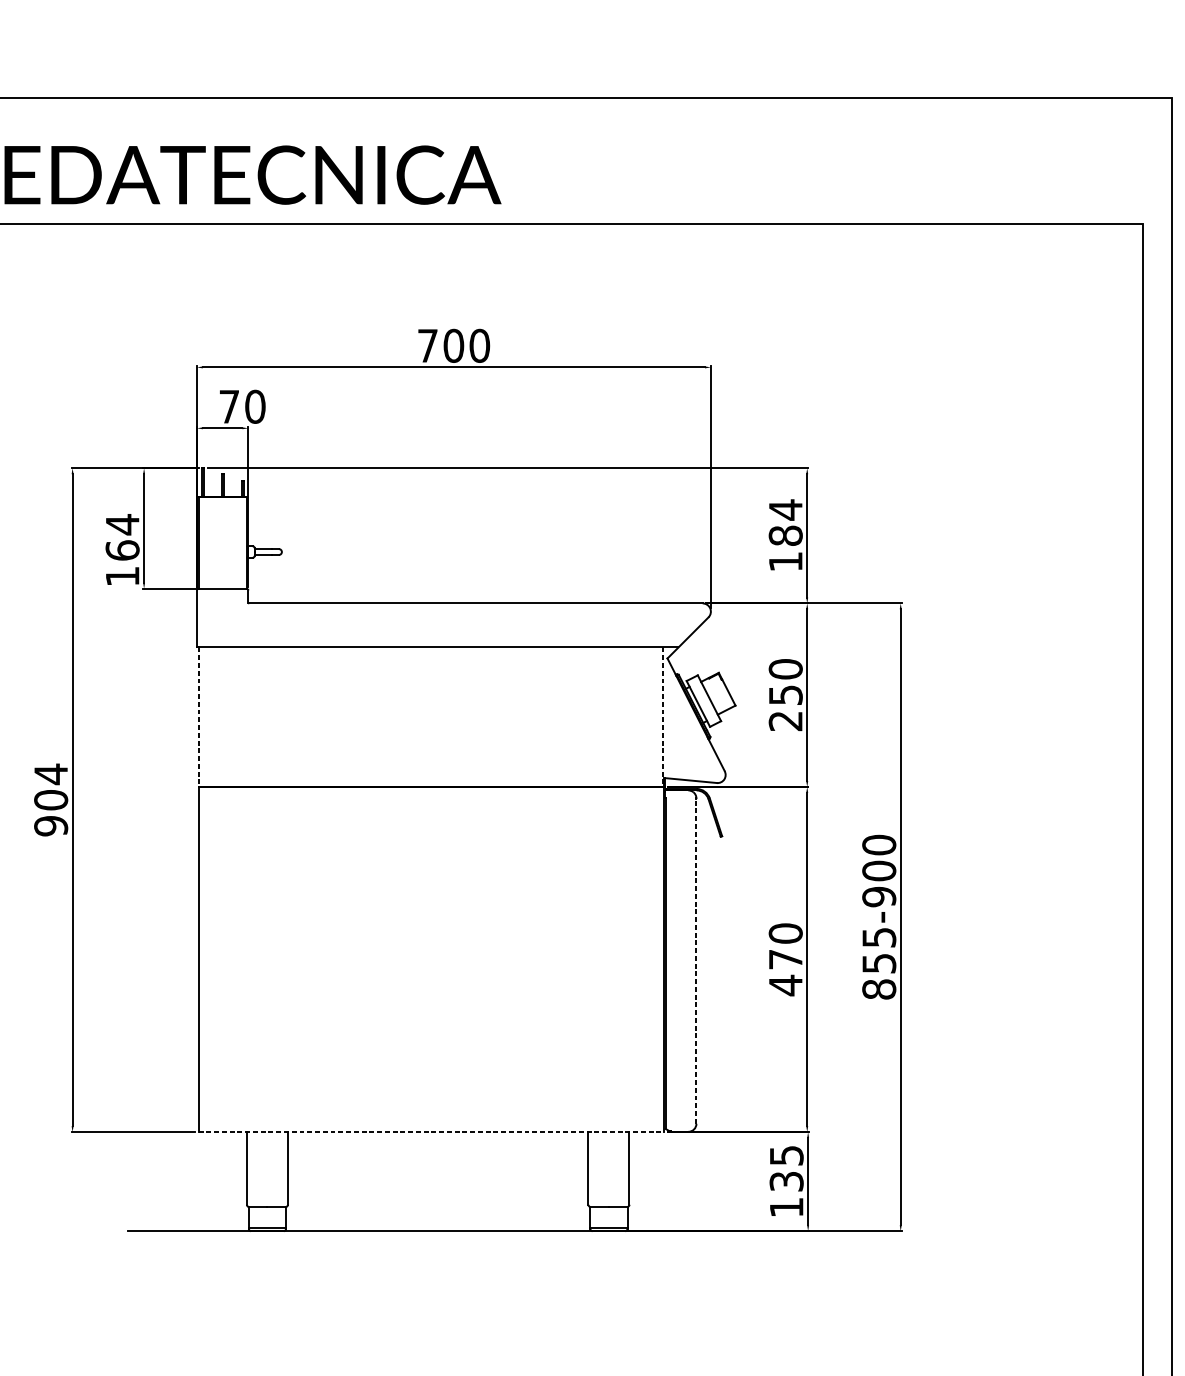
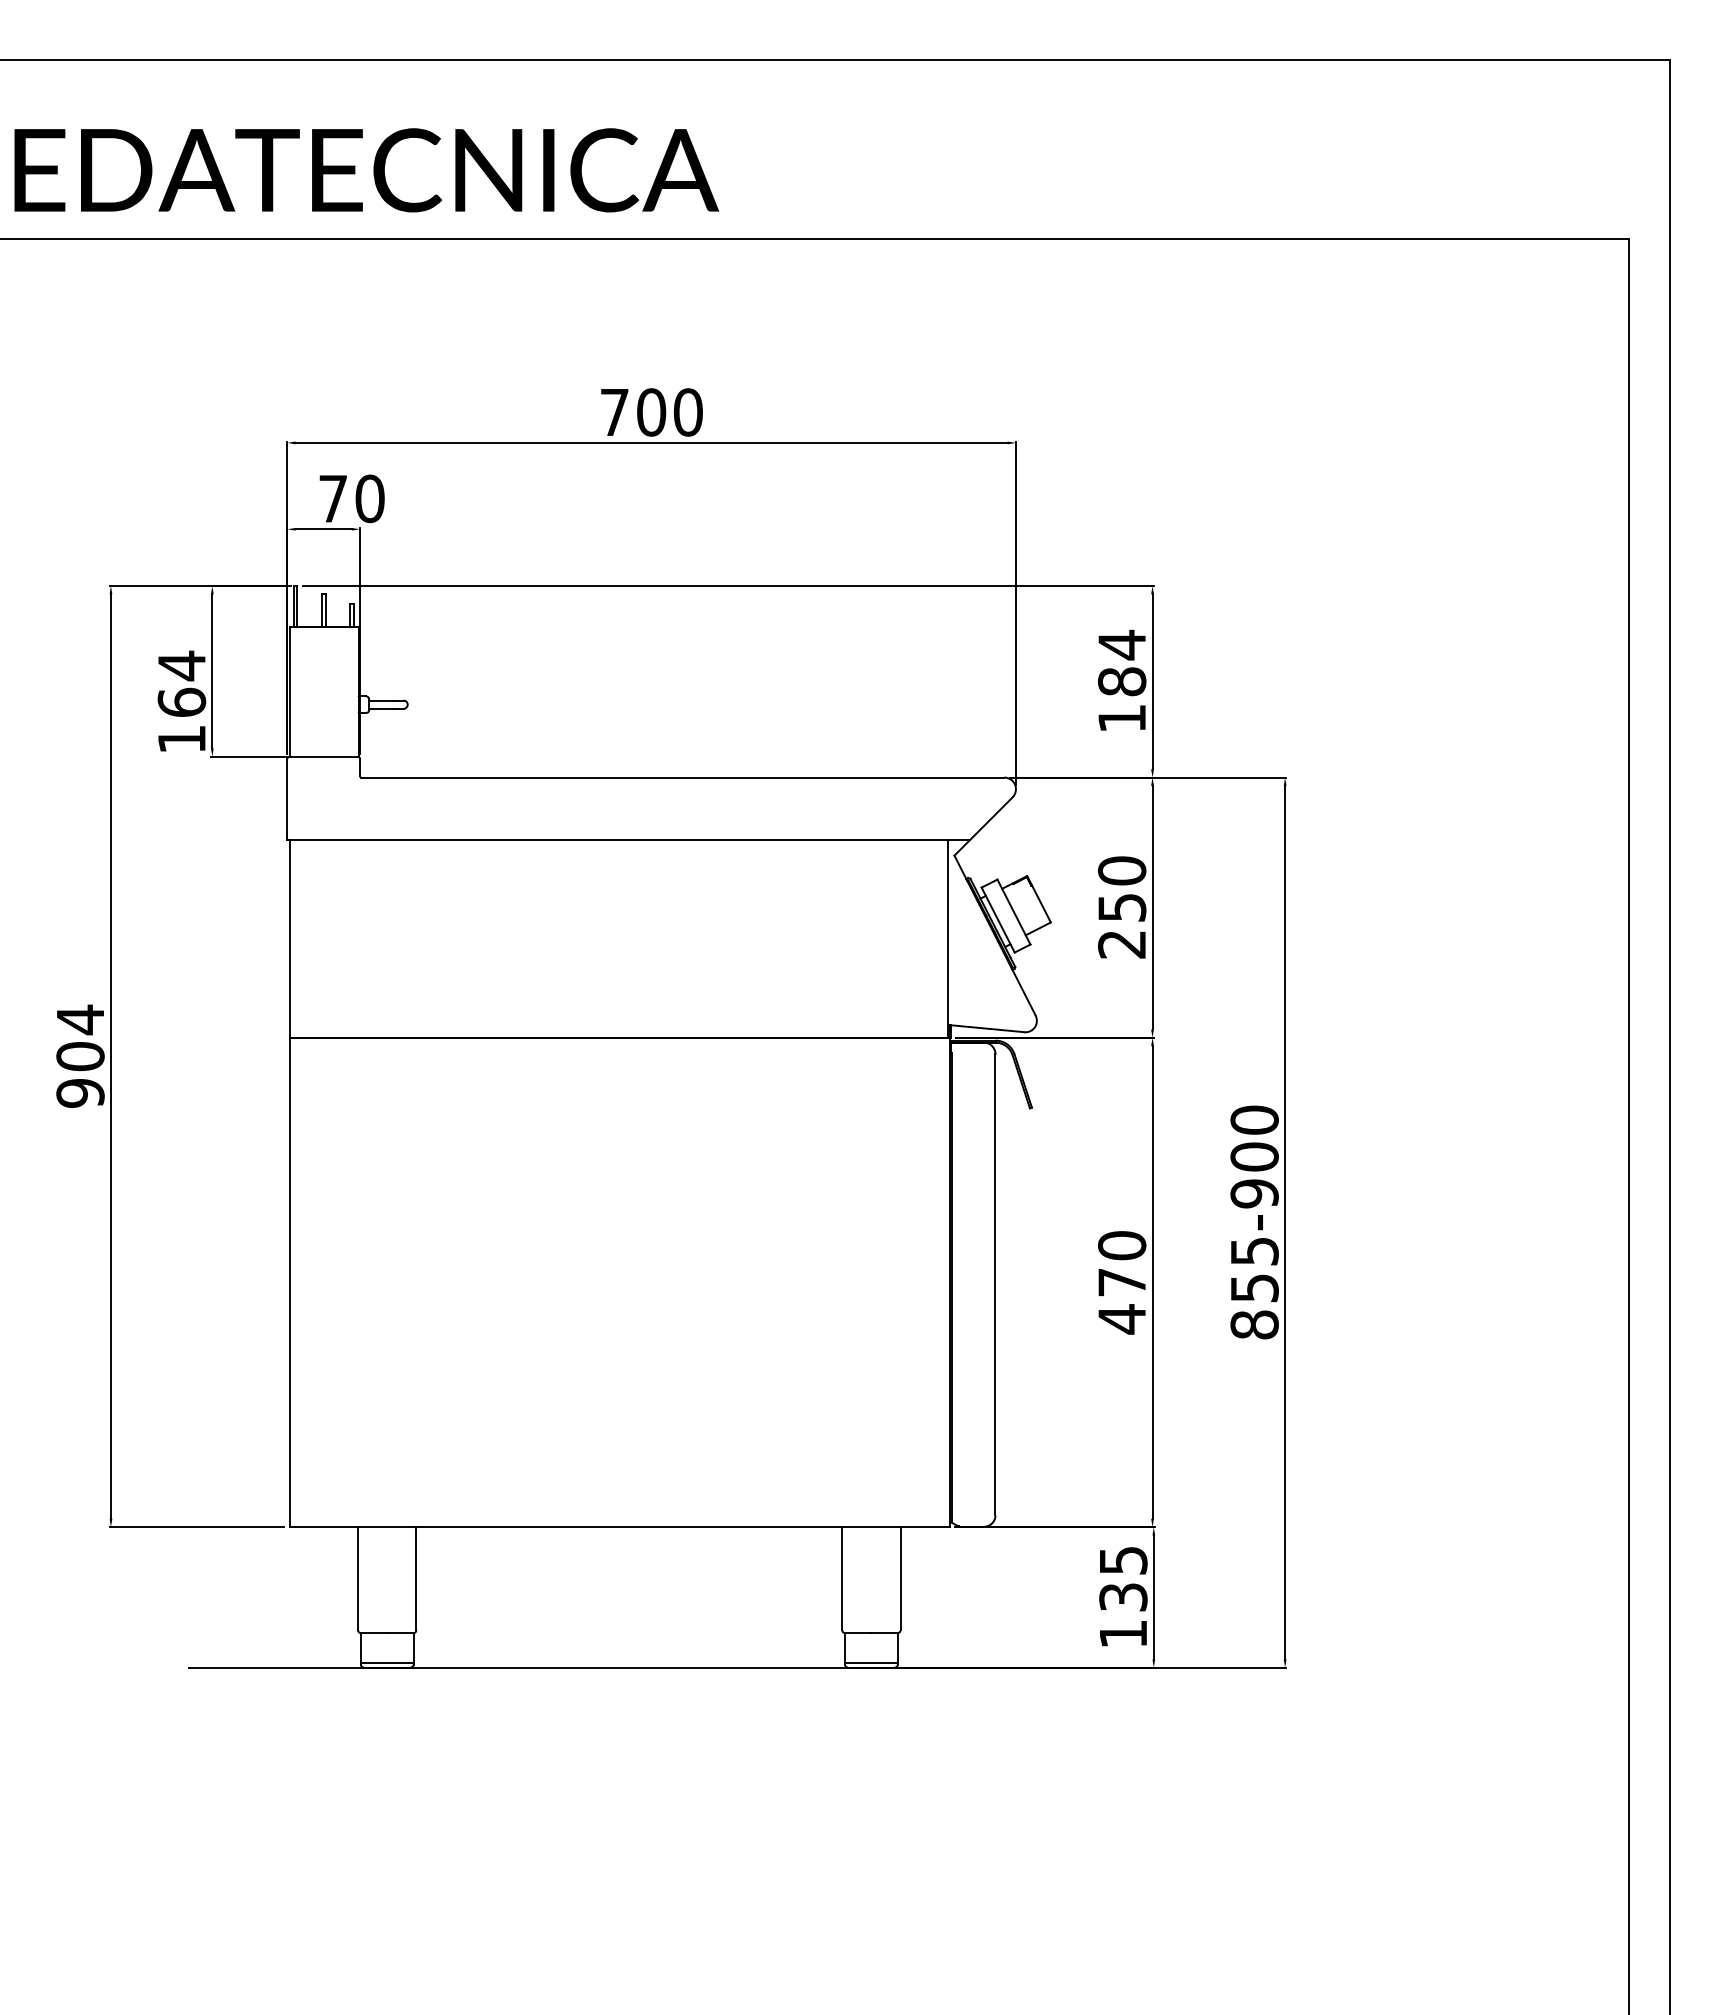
line: (198, 716) -> (289, 938), dashed -> solid
line: (663, 716) -> (948, 938), dashed -> solid
line: (696, 960) -> (995, 1284), dashed -> solid
line: (431, 1132) -> (619, 1527), dashed -> solid

